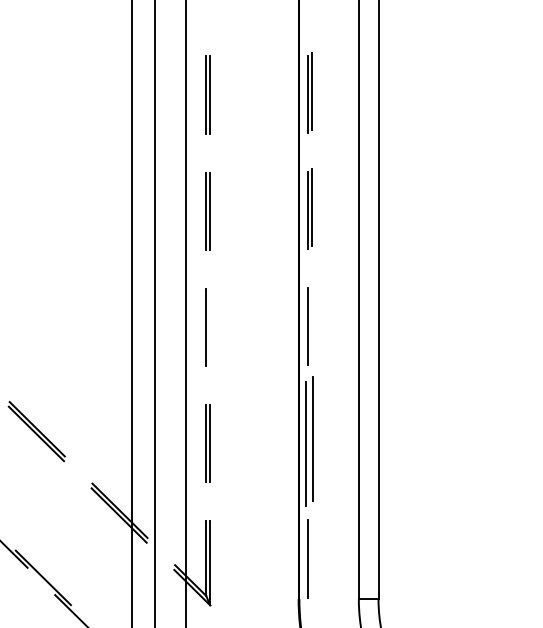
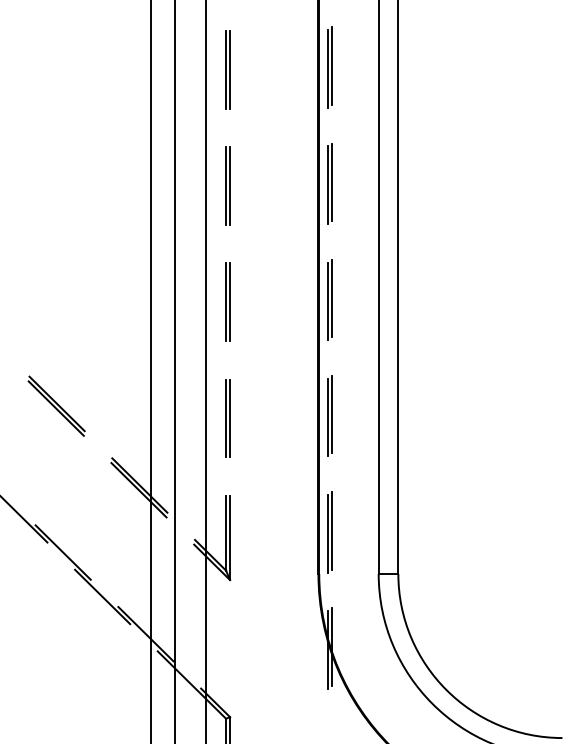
line: (311, 323) -> (331, 298), added
line: (210, 326) -> (230, 301), added
part: (309, 440) -> (329, 415), size x0.62
line: (311, 555) -> (331, 530), added

